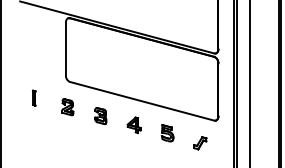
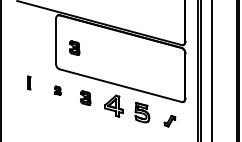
part: (87, 56) -> (74, 47), added
part: (67, 107) -> (57, 90), size x0.6
part: (133, 124) -> (113, 105), size x1.6
part: (167, 133) -> (142, 112), size x1.4

